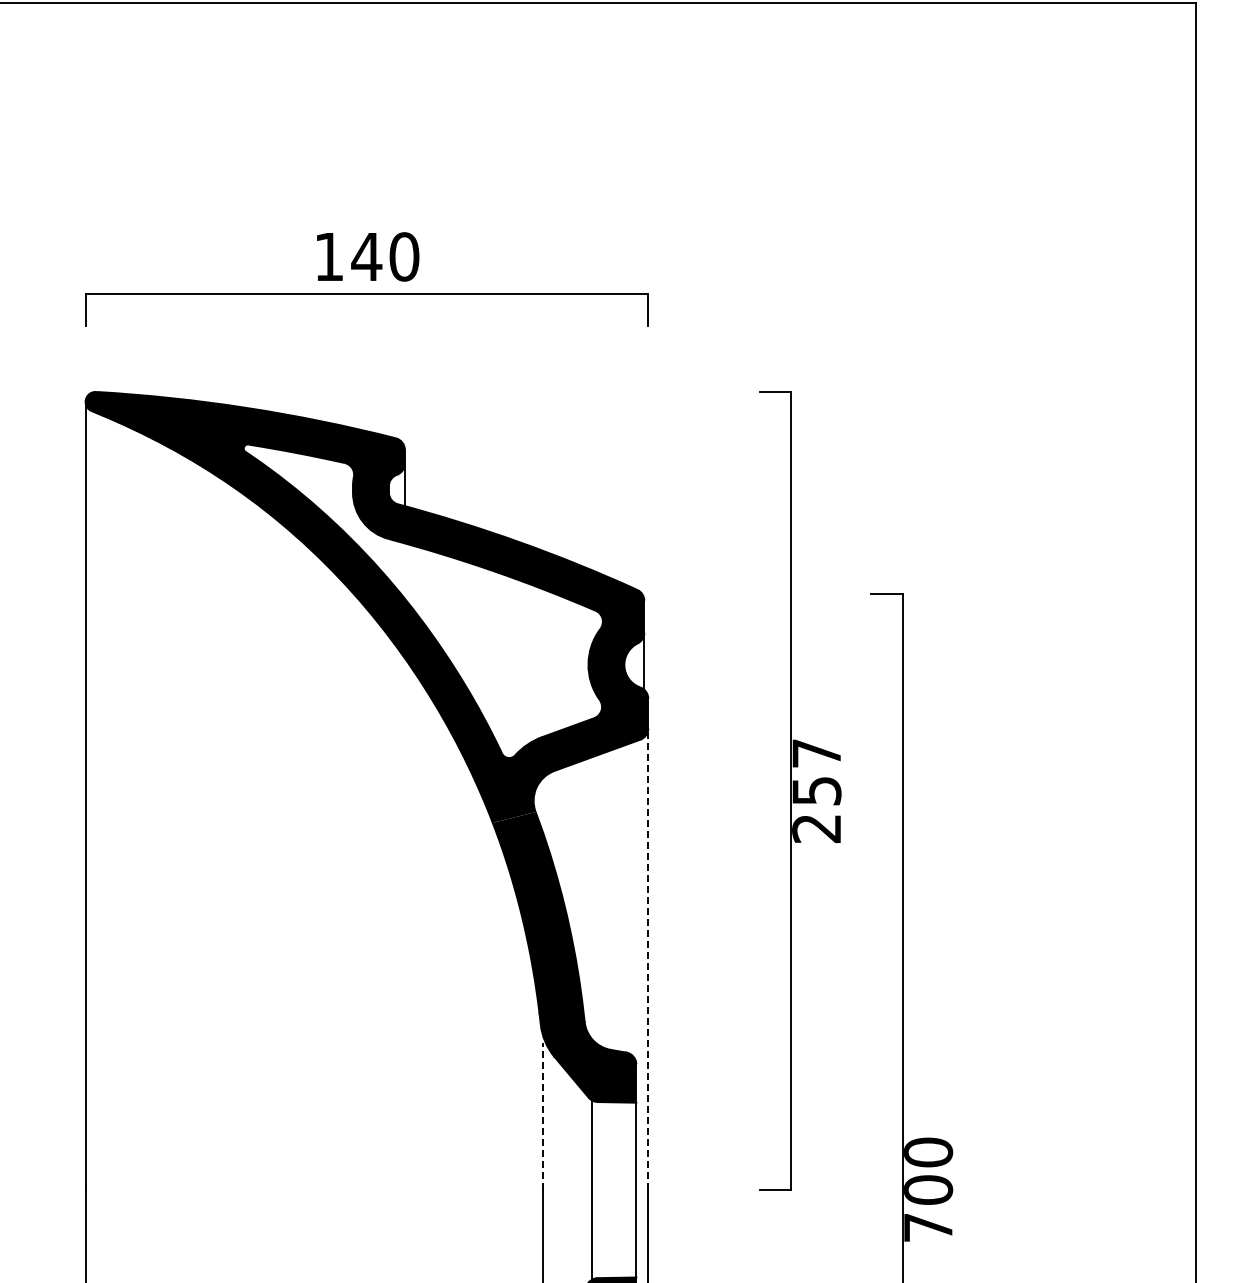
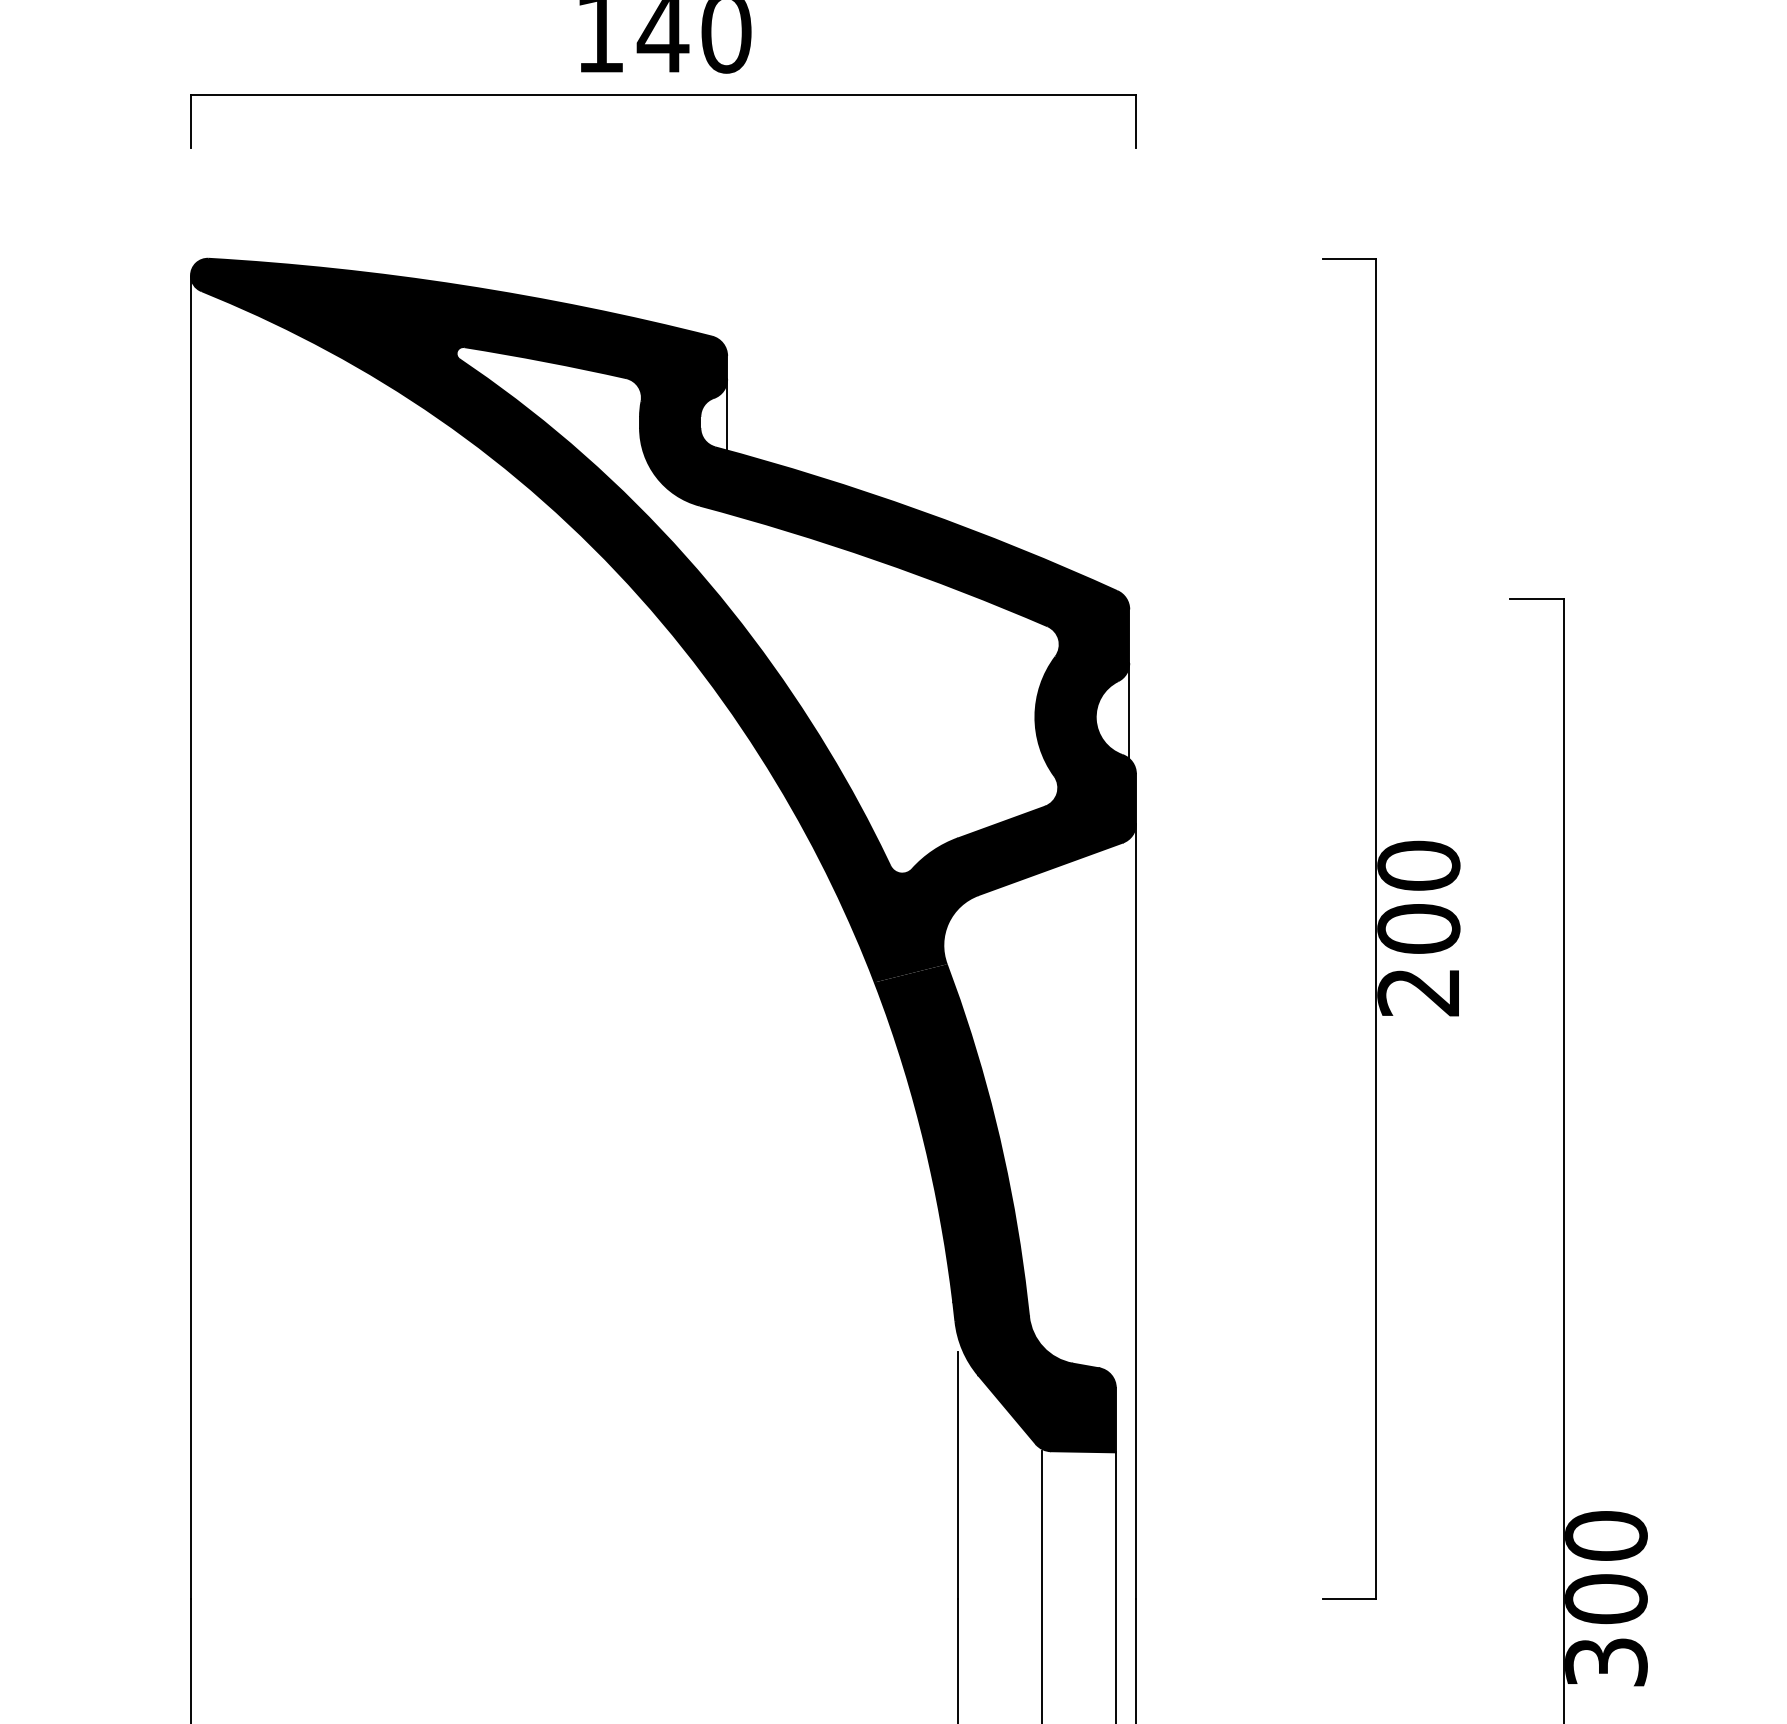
text: (816, 771) -> (1418, 896), 257 -> 200
line: (648, 959) -> (1136, 1211), dashed -> solid
line: (542, 1116) -> (958, 1475), dashed -> solid
text: (928, 1227) -> (1606, 1661), 700 -> 300

